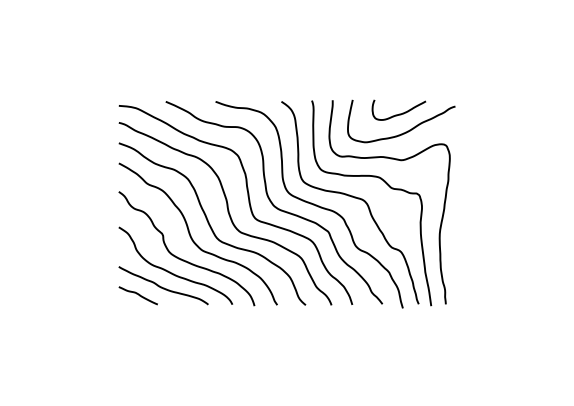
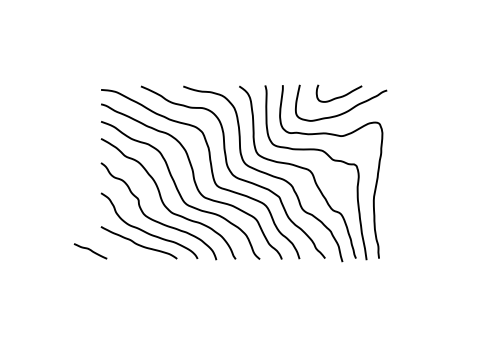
curve: (138, 295) -> (90, 251), moved

